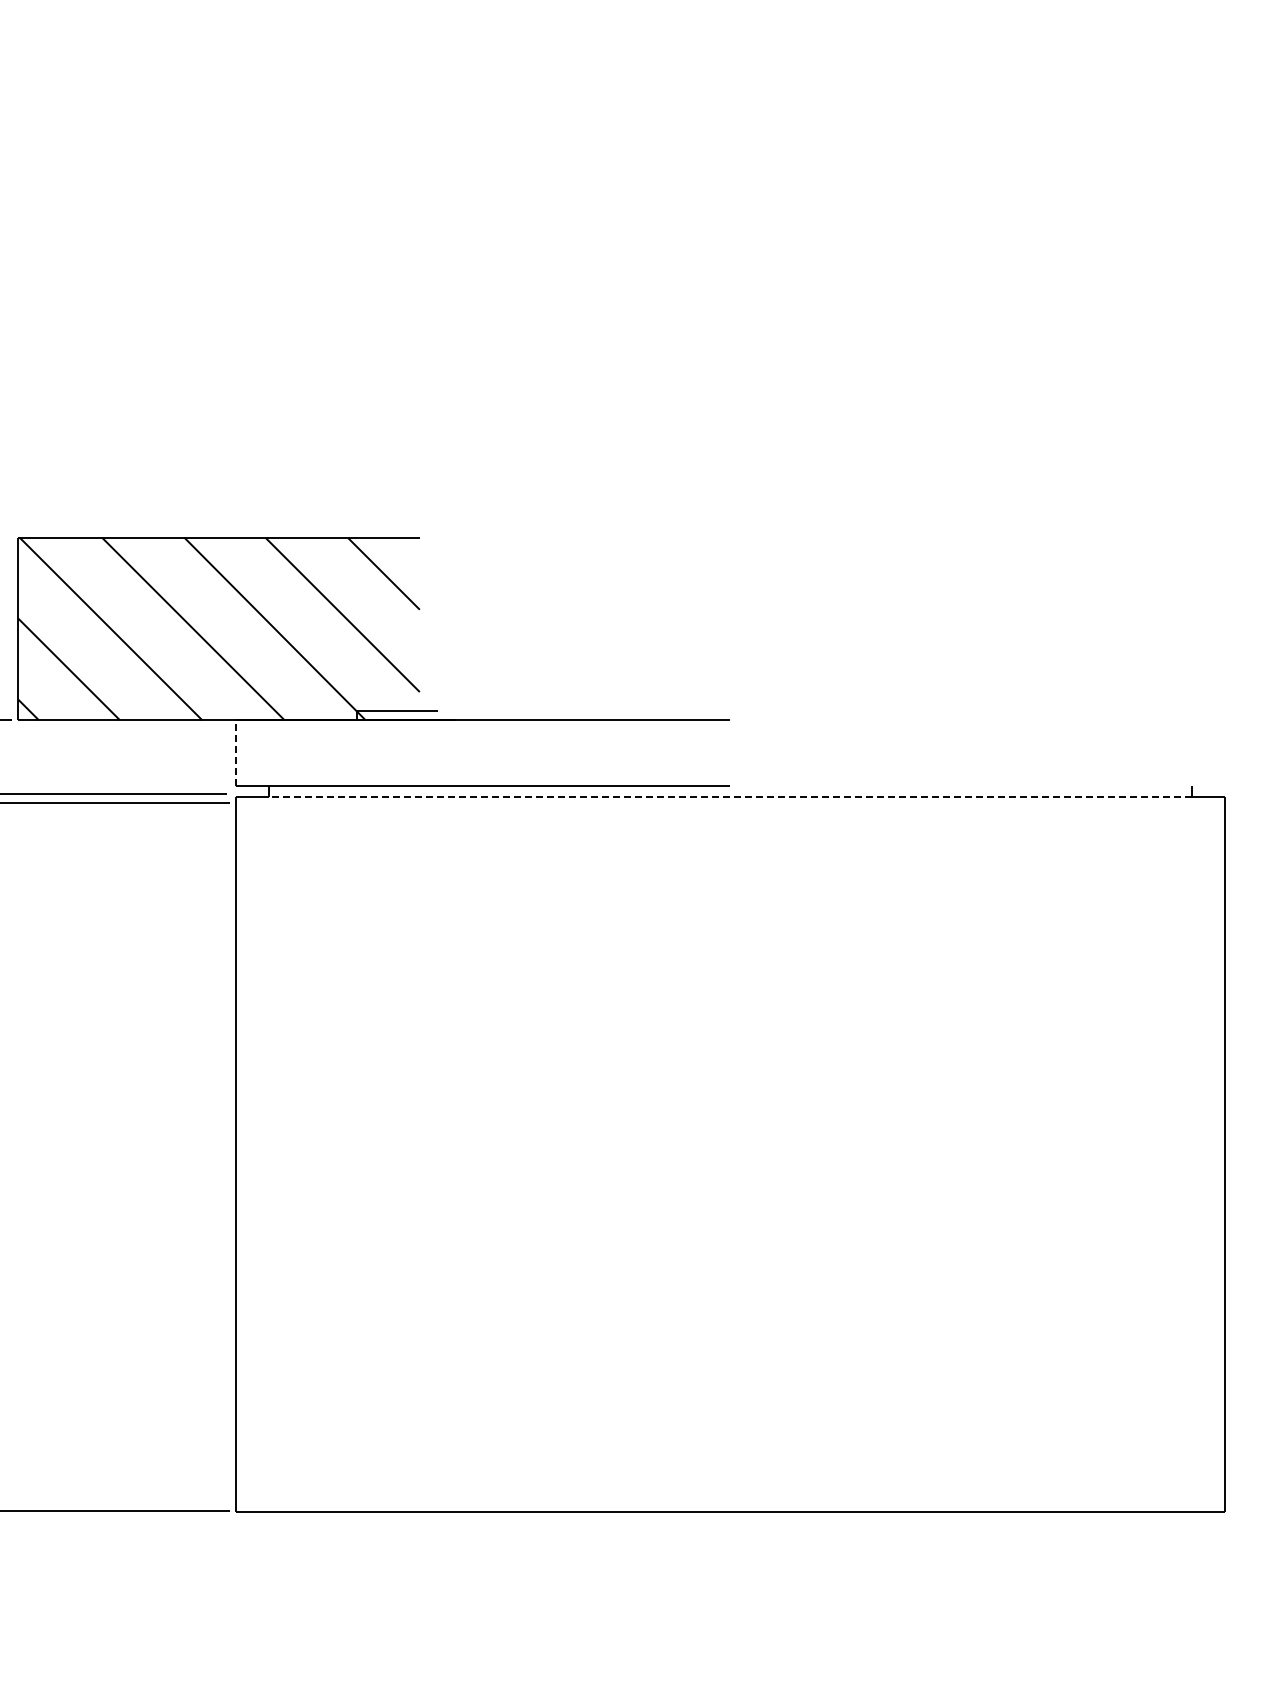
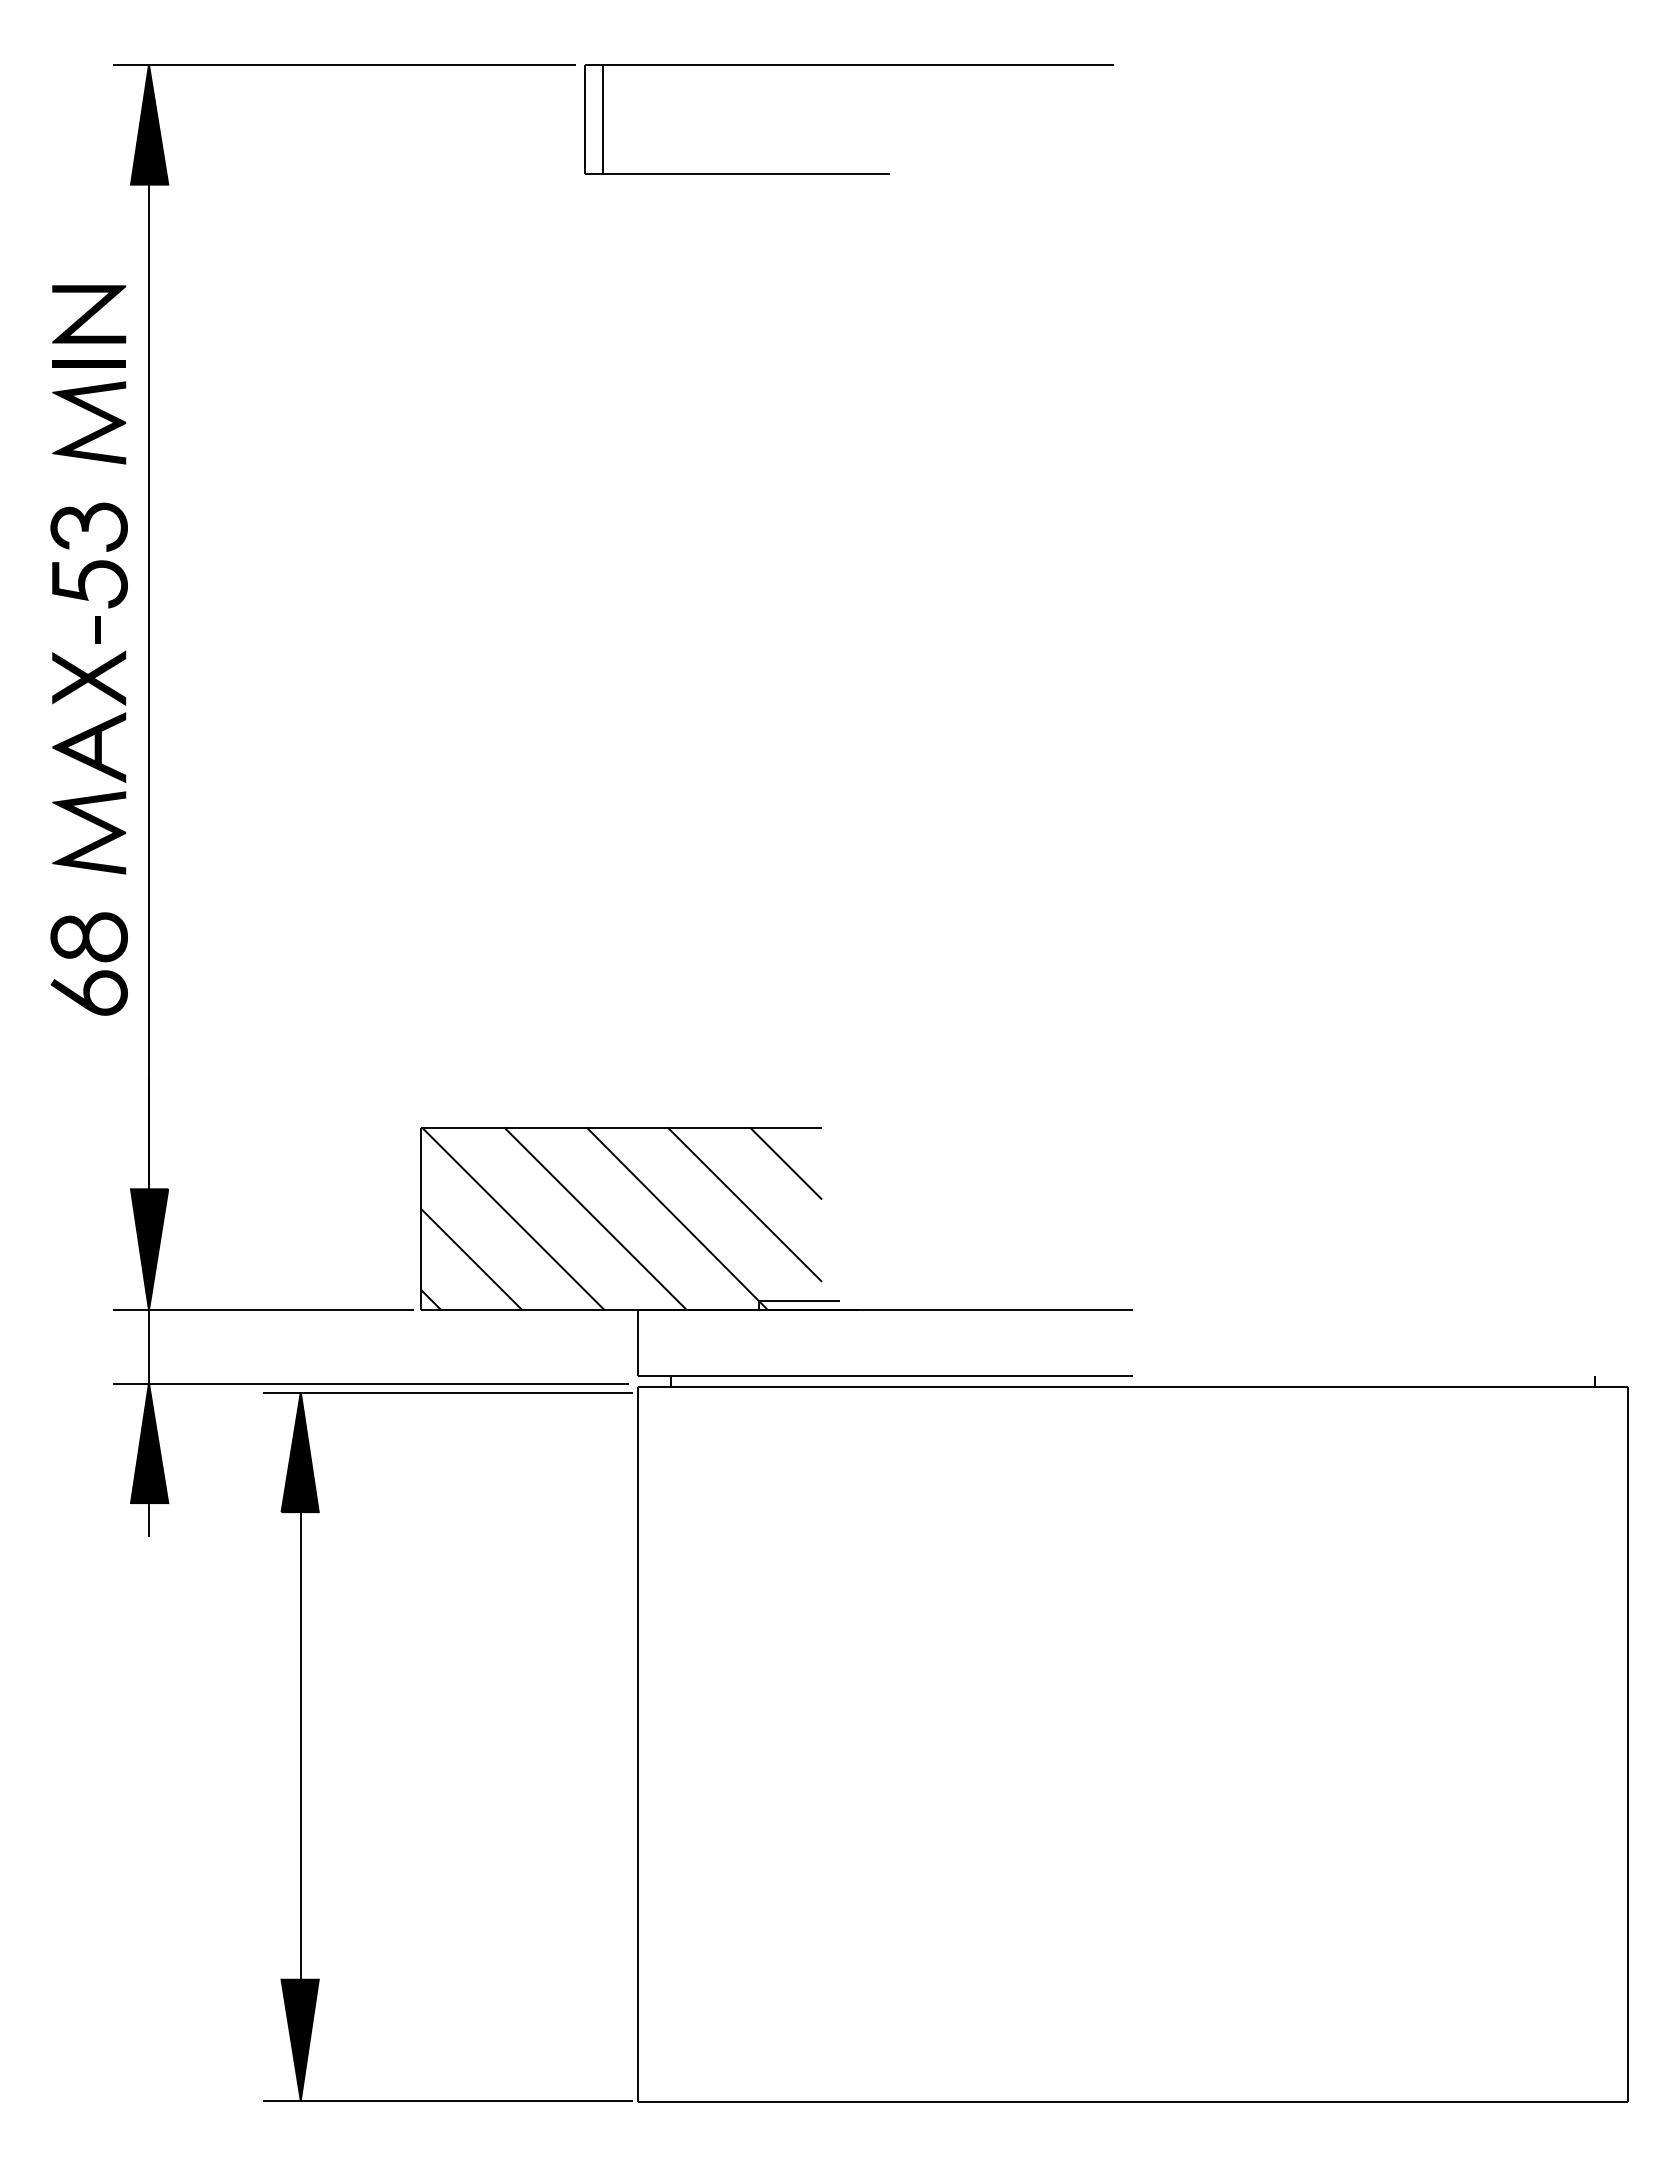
line: (235, 753) -> (637, 1343), dashed -> solid
line: (730, 797) -> (1132, 1387), dashed -> solid

